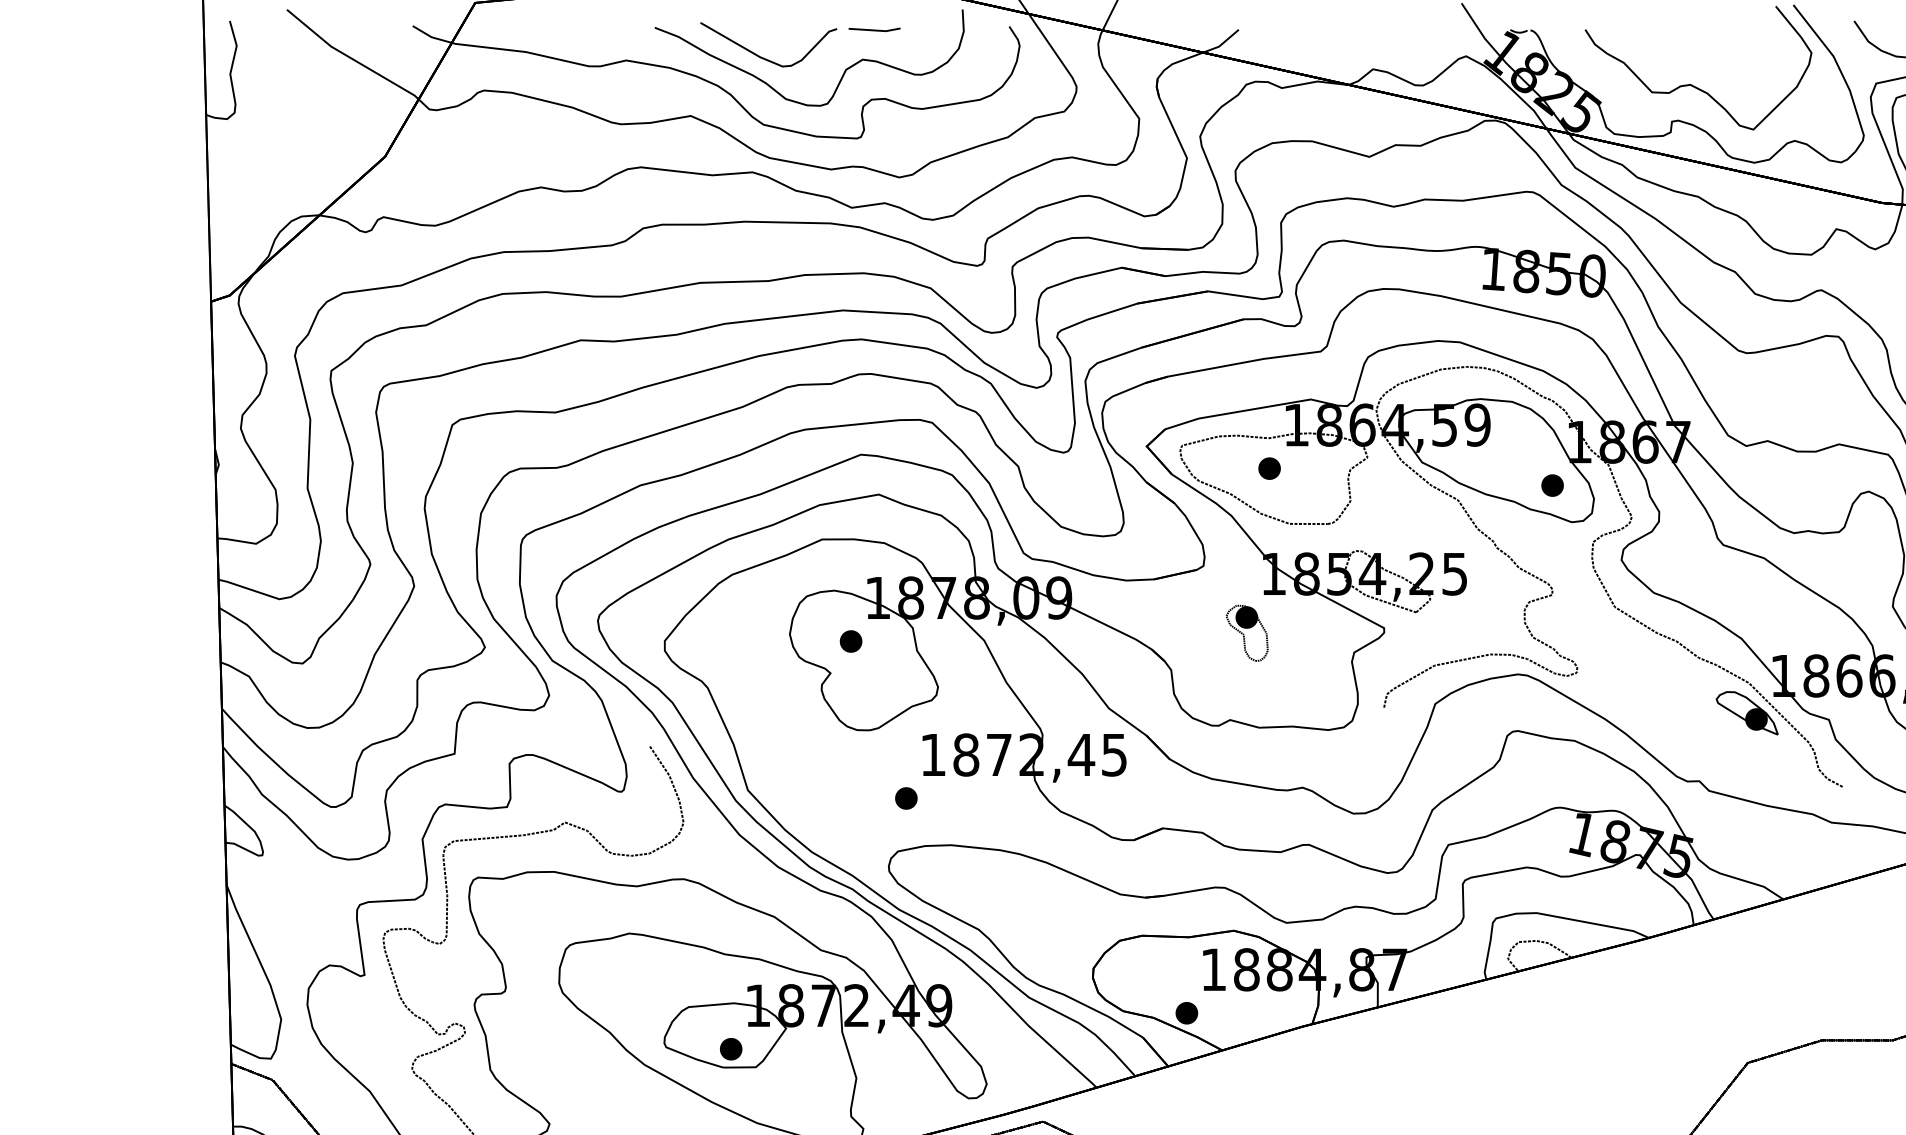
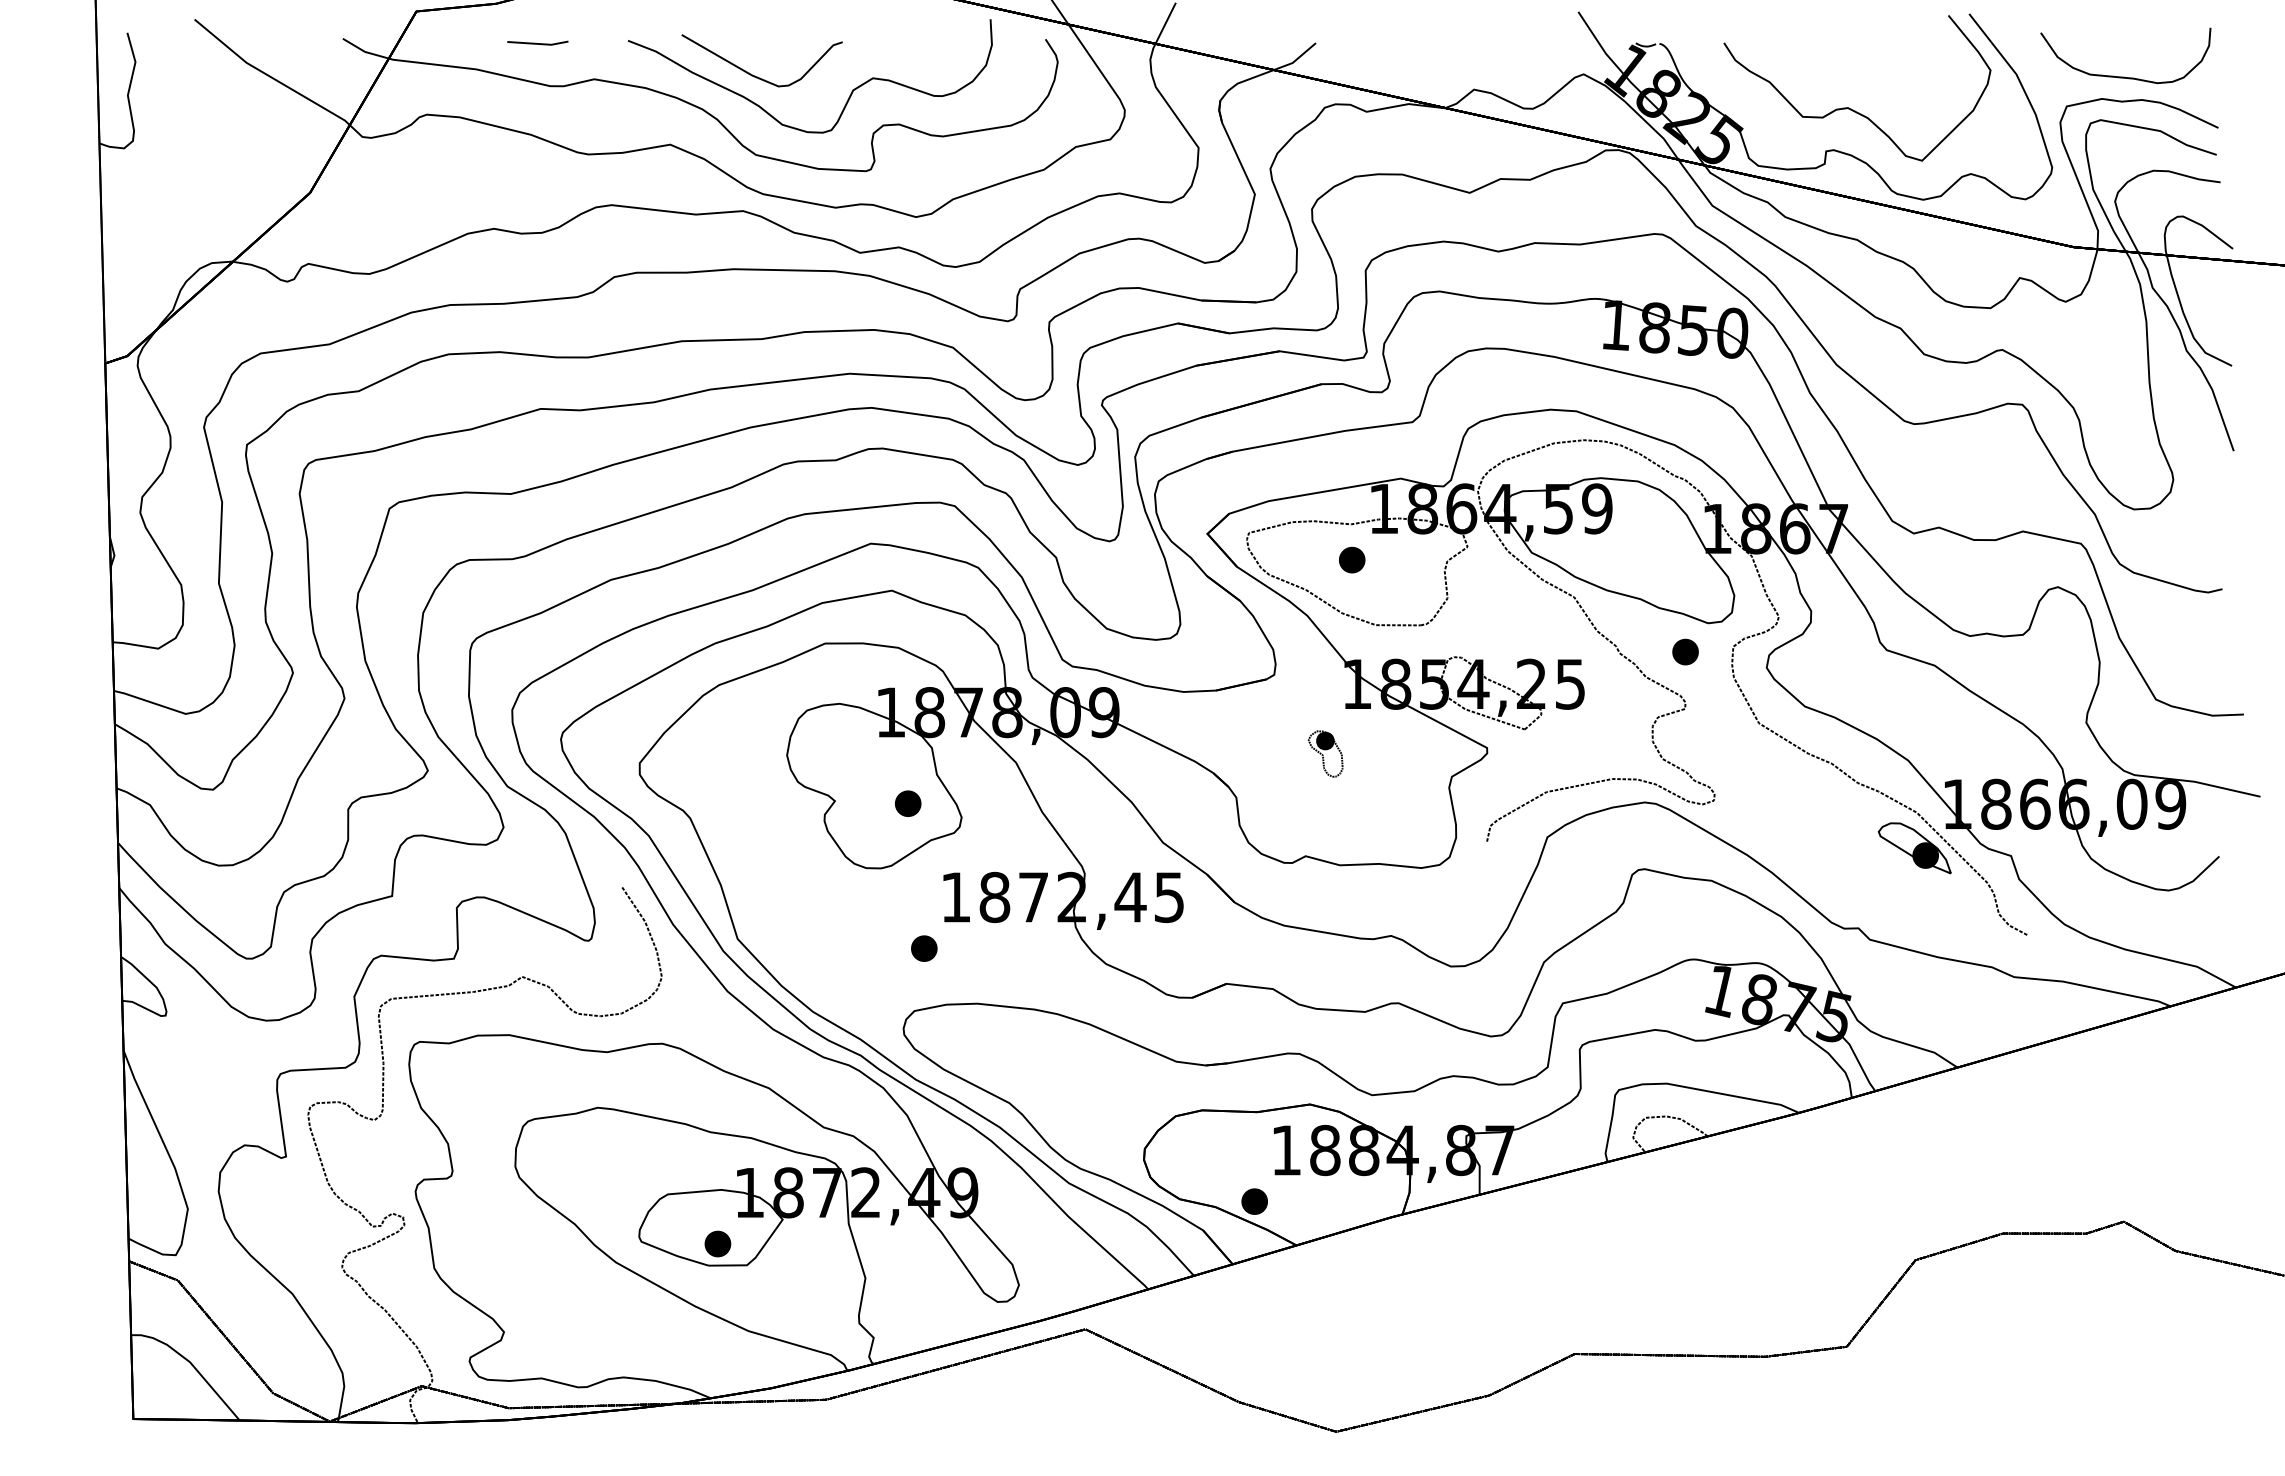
line: (874, 30) -> (537, 43), moved
part: (1552, 485) -> (1685, 651), moved
part: (1246, 632) -> (1325, 753), size x0.7
part: (851, 641) -> (908, 803), moved

